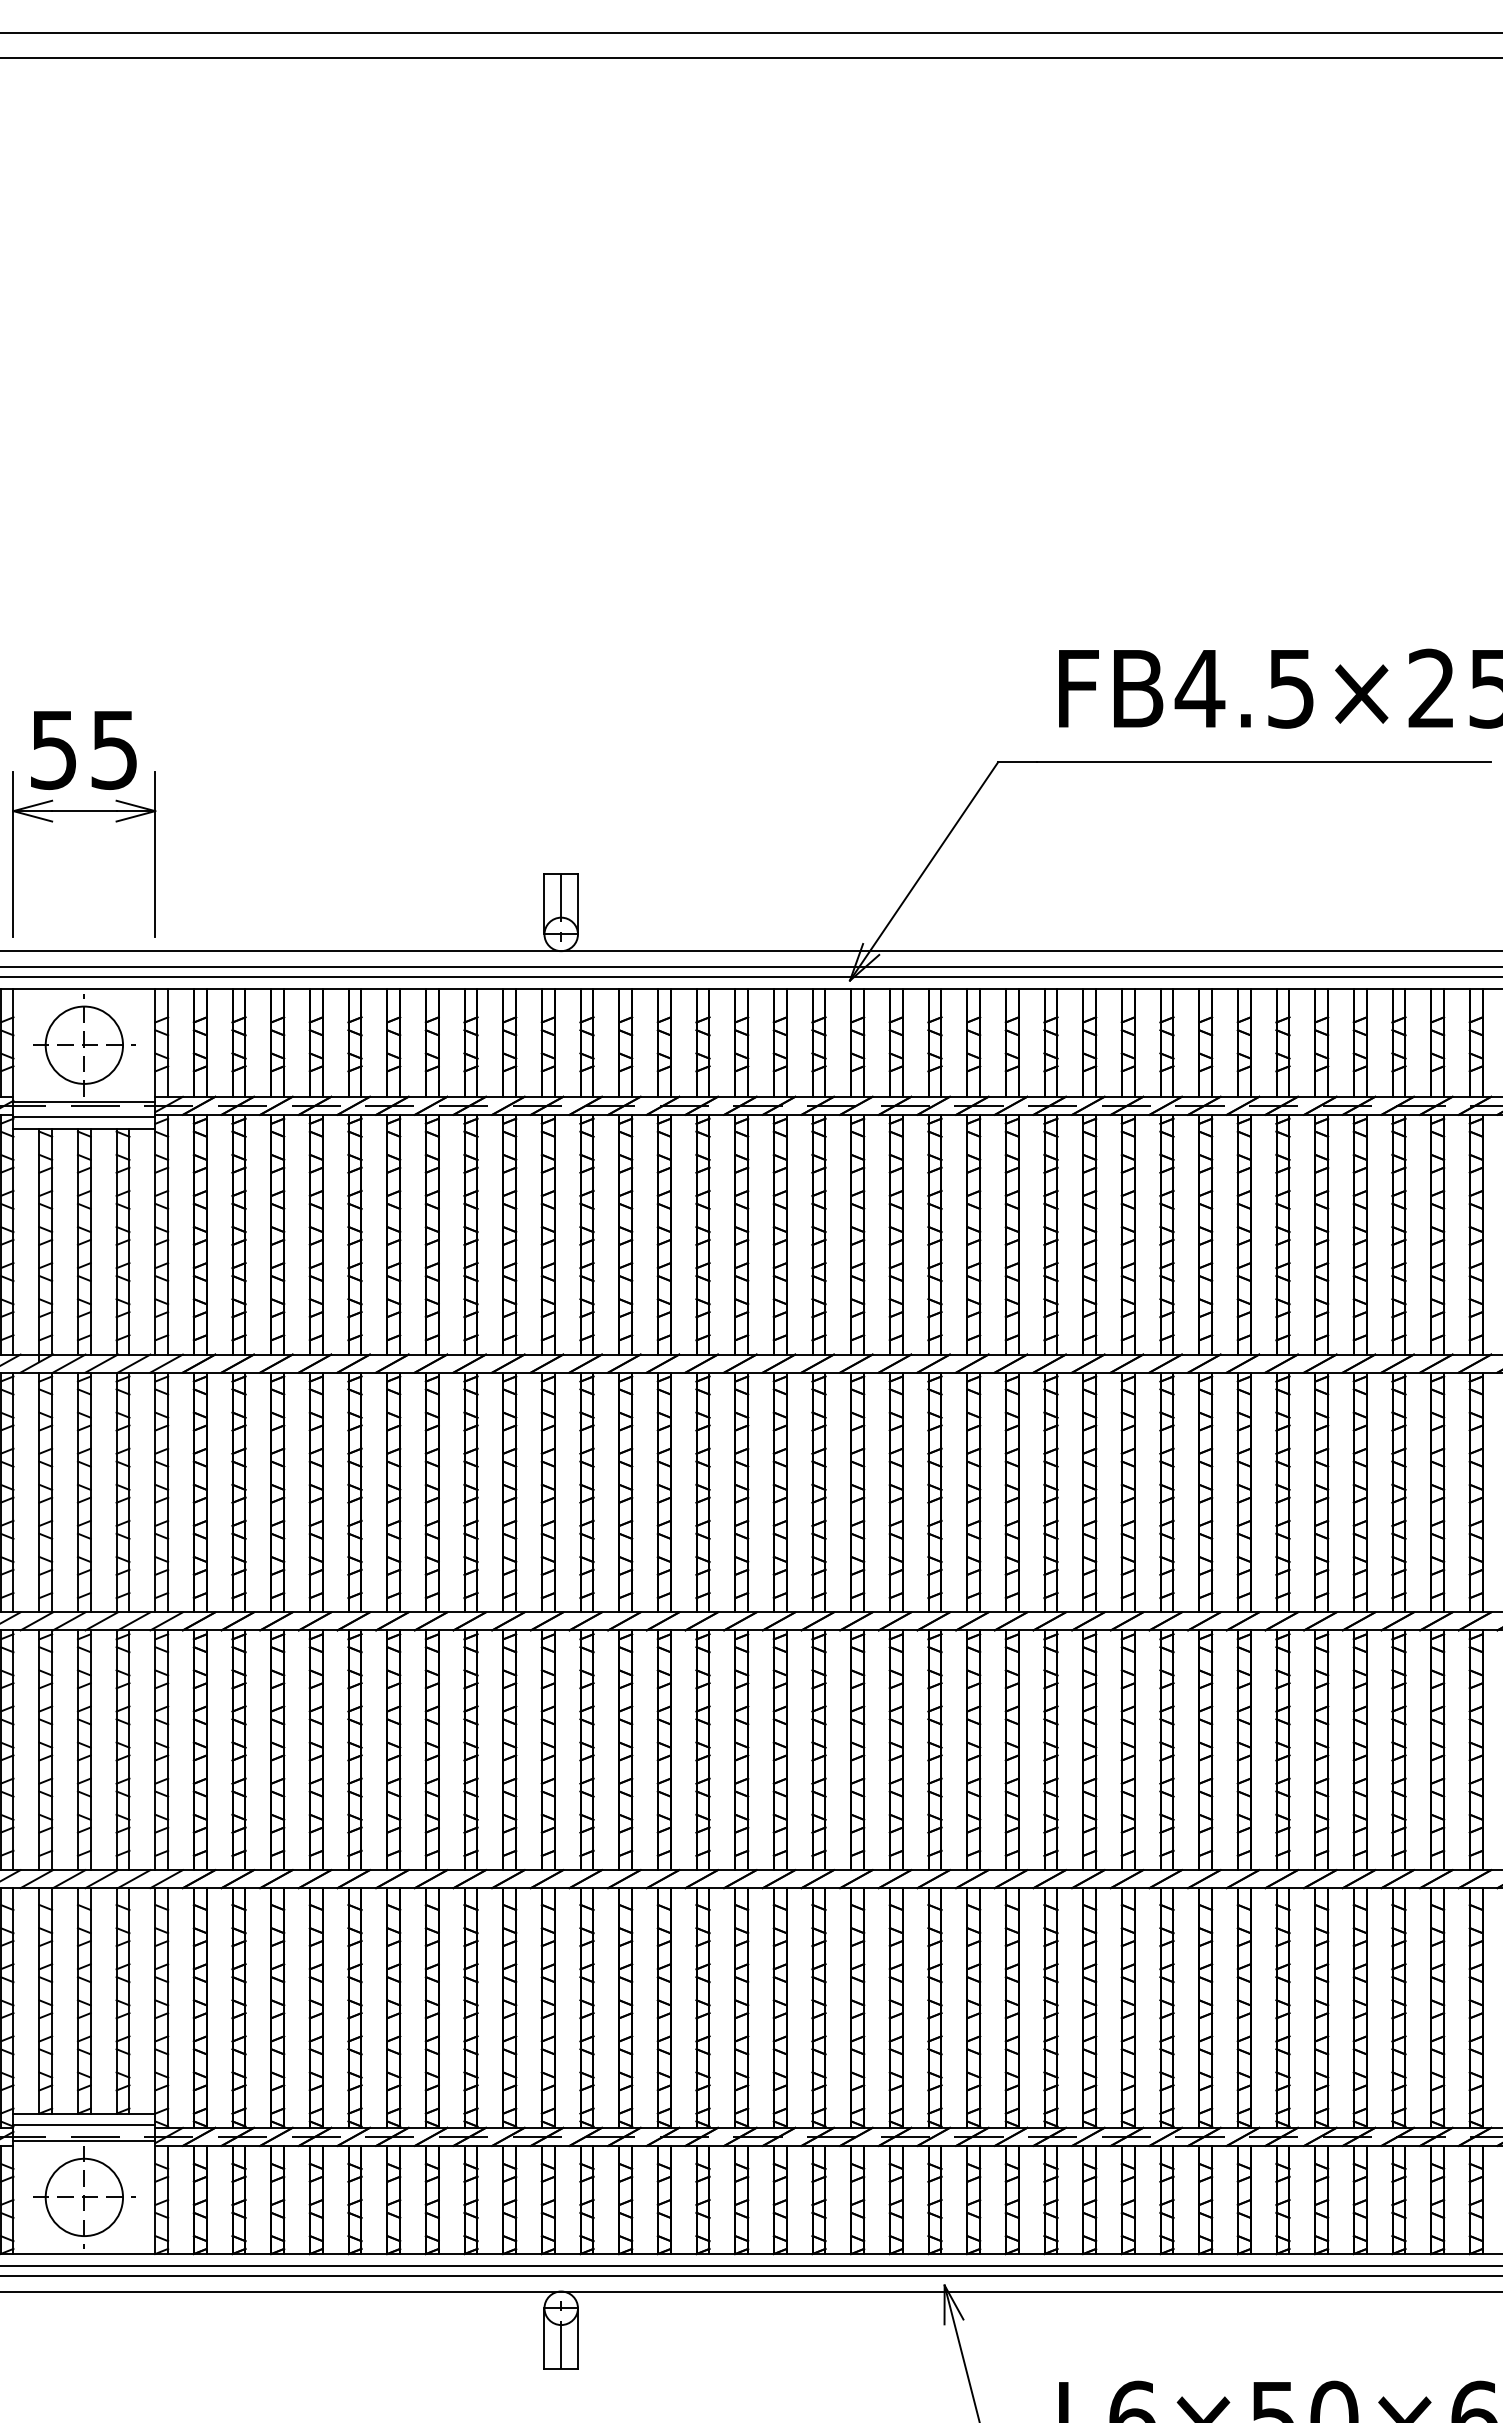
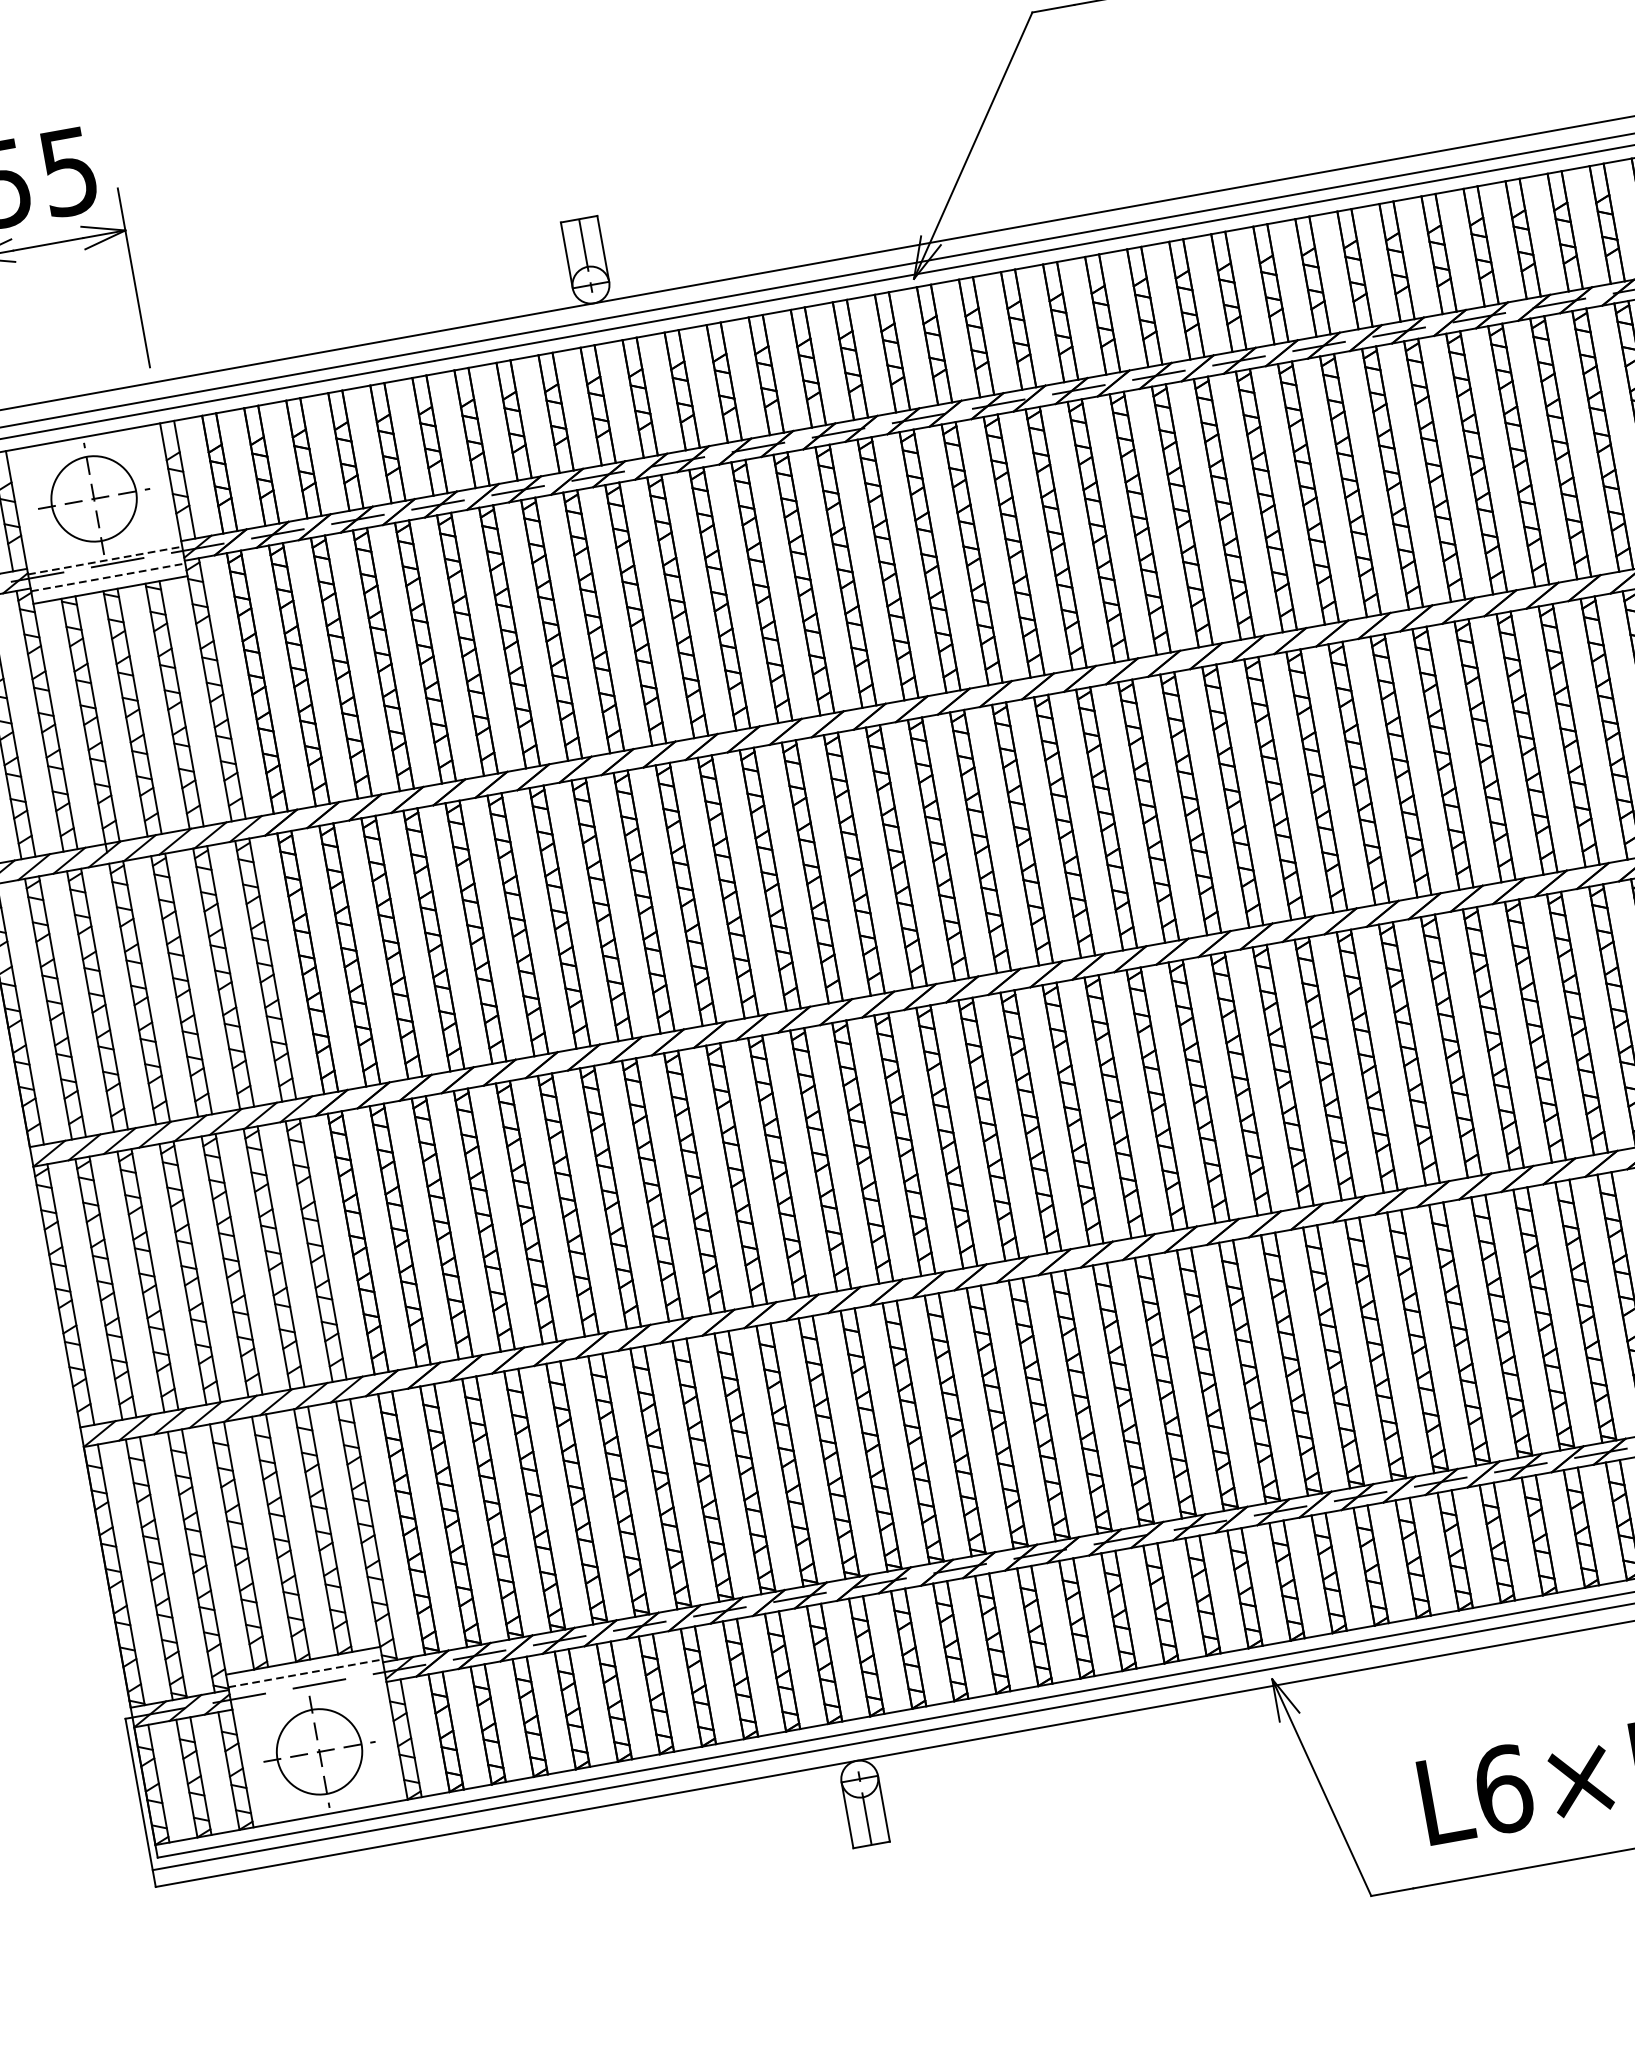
line: (84, 1101) -> (105, 560), solid -> dashed
line: (84, 1117) -> (108, 577), solid -> dashed
line: (84, 2125) -> (305, 1673), solid -> dashed
line: (84, 2140) -> (308, 1689), removed

